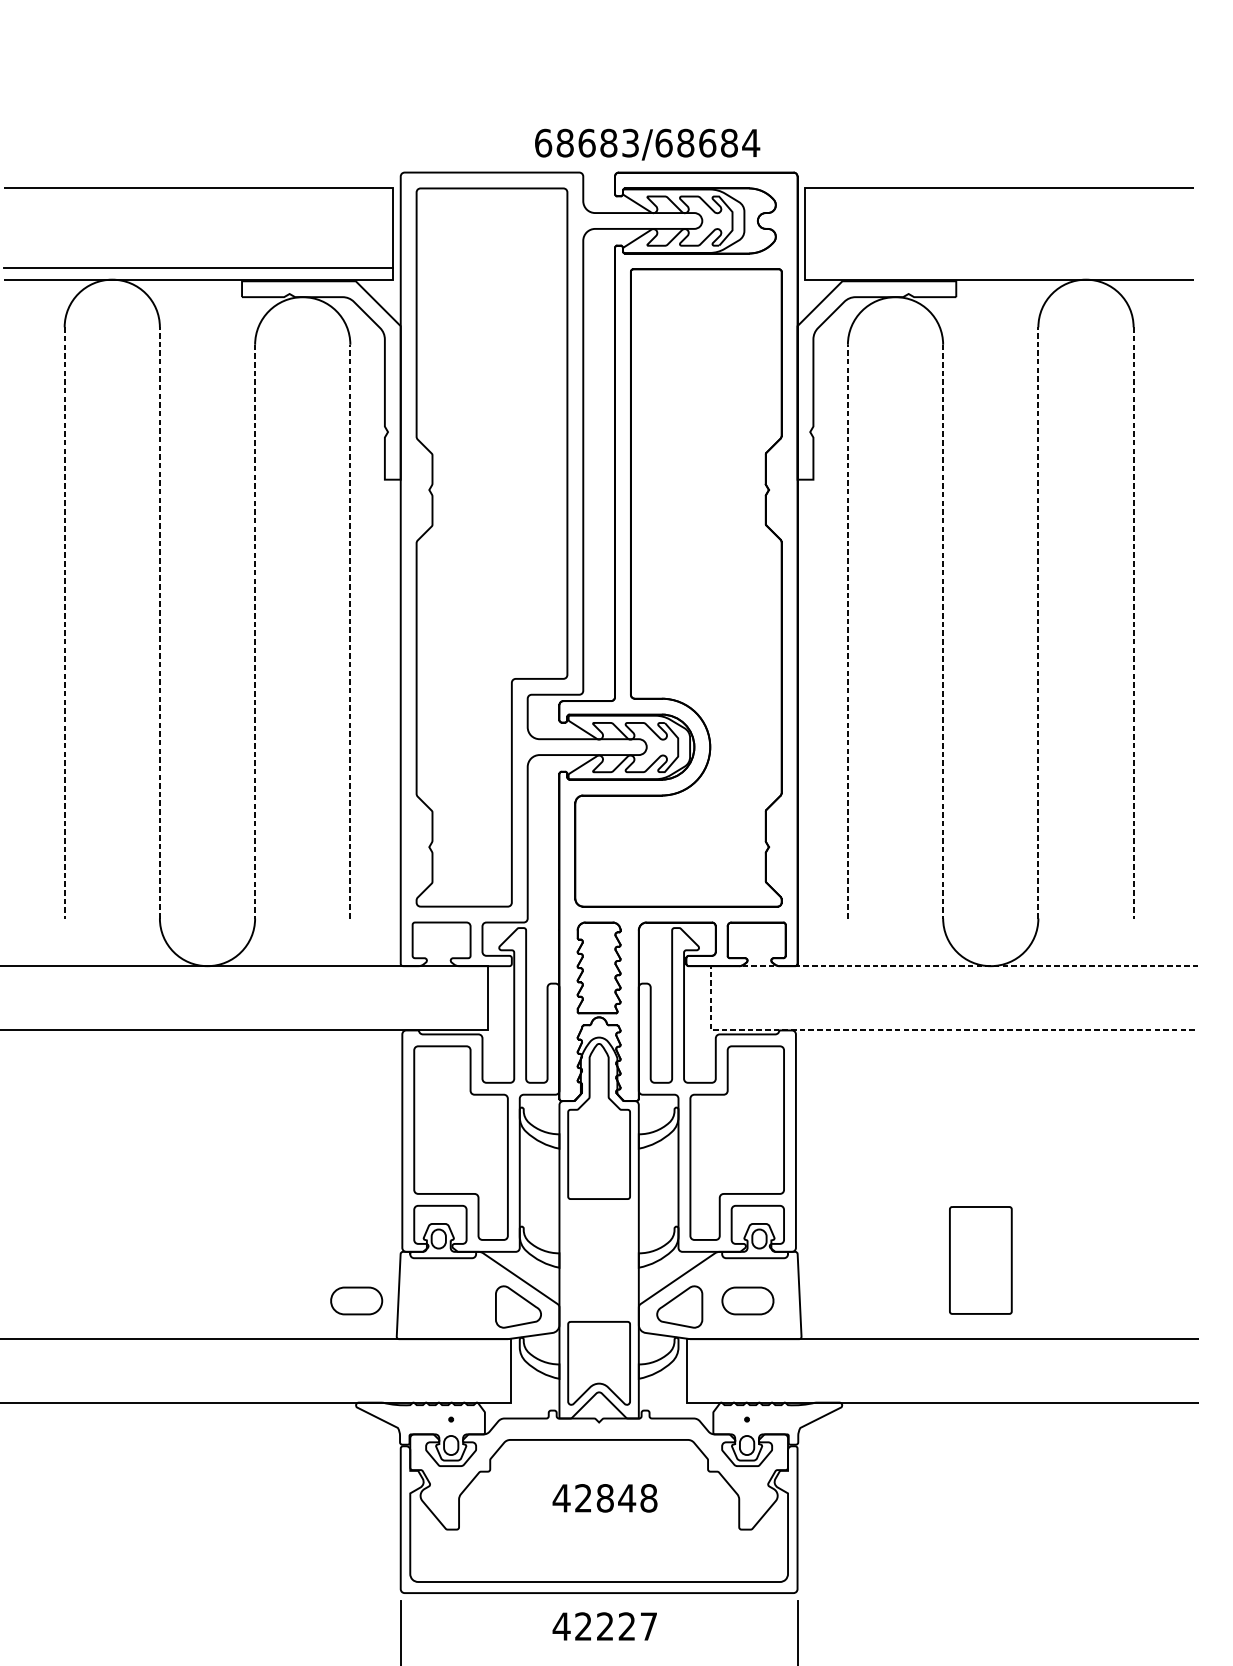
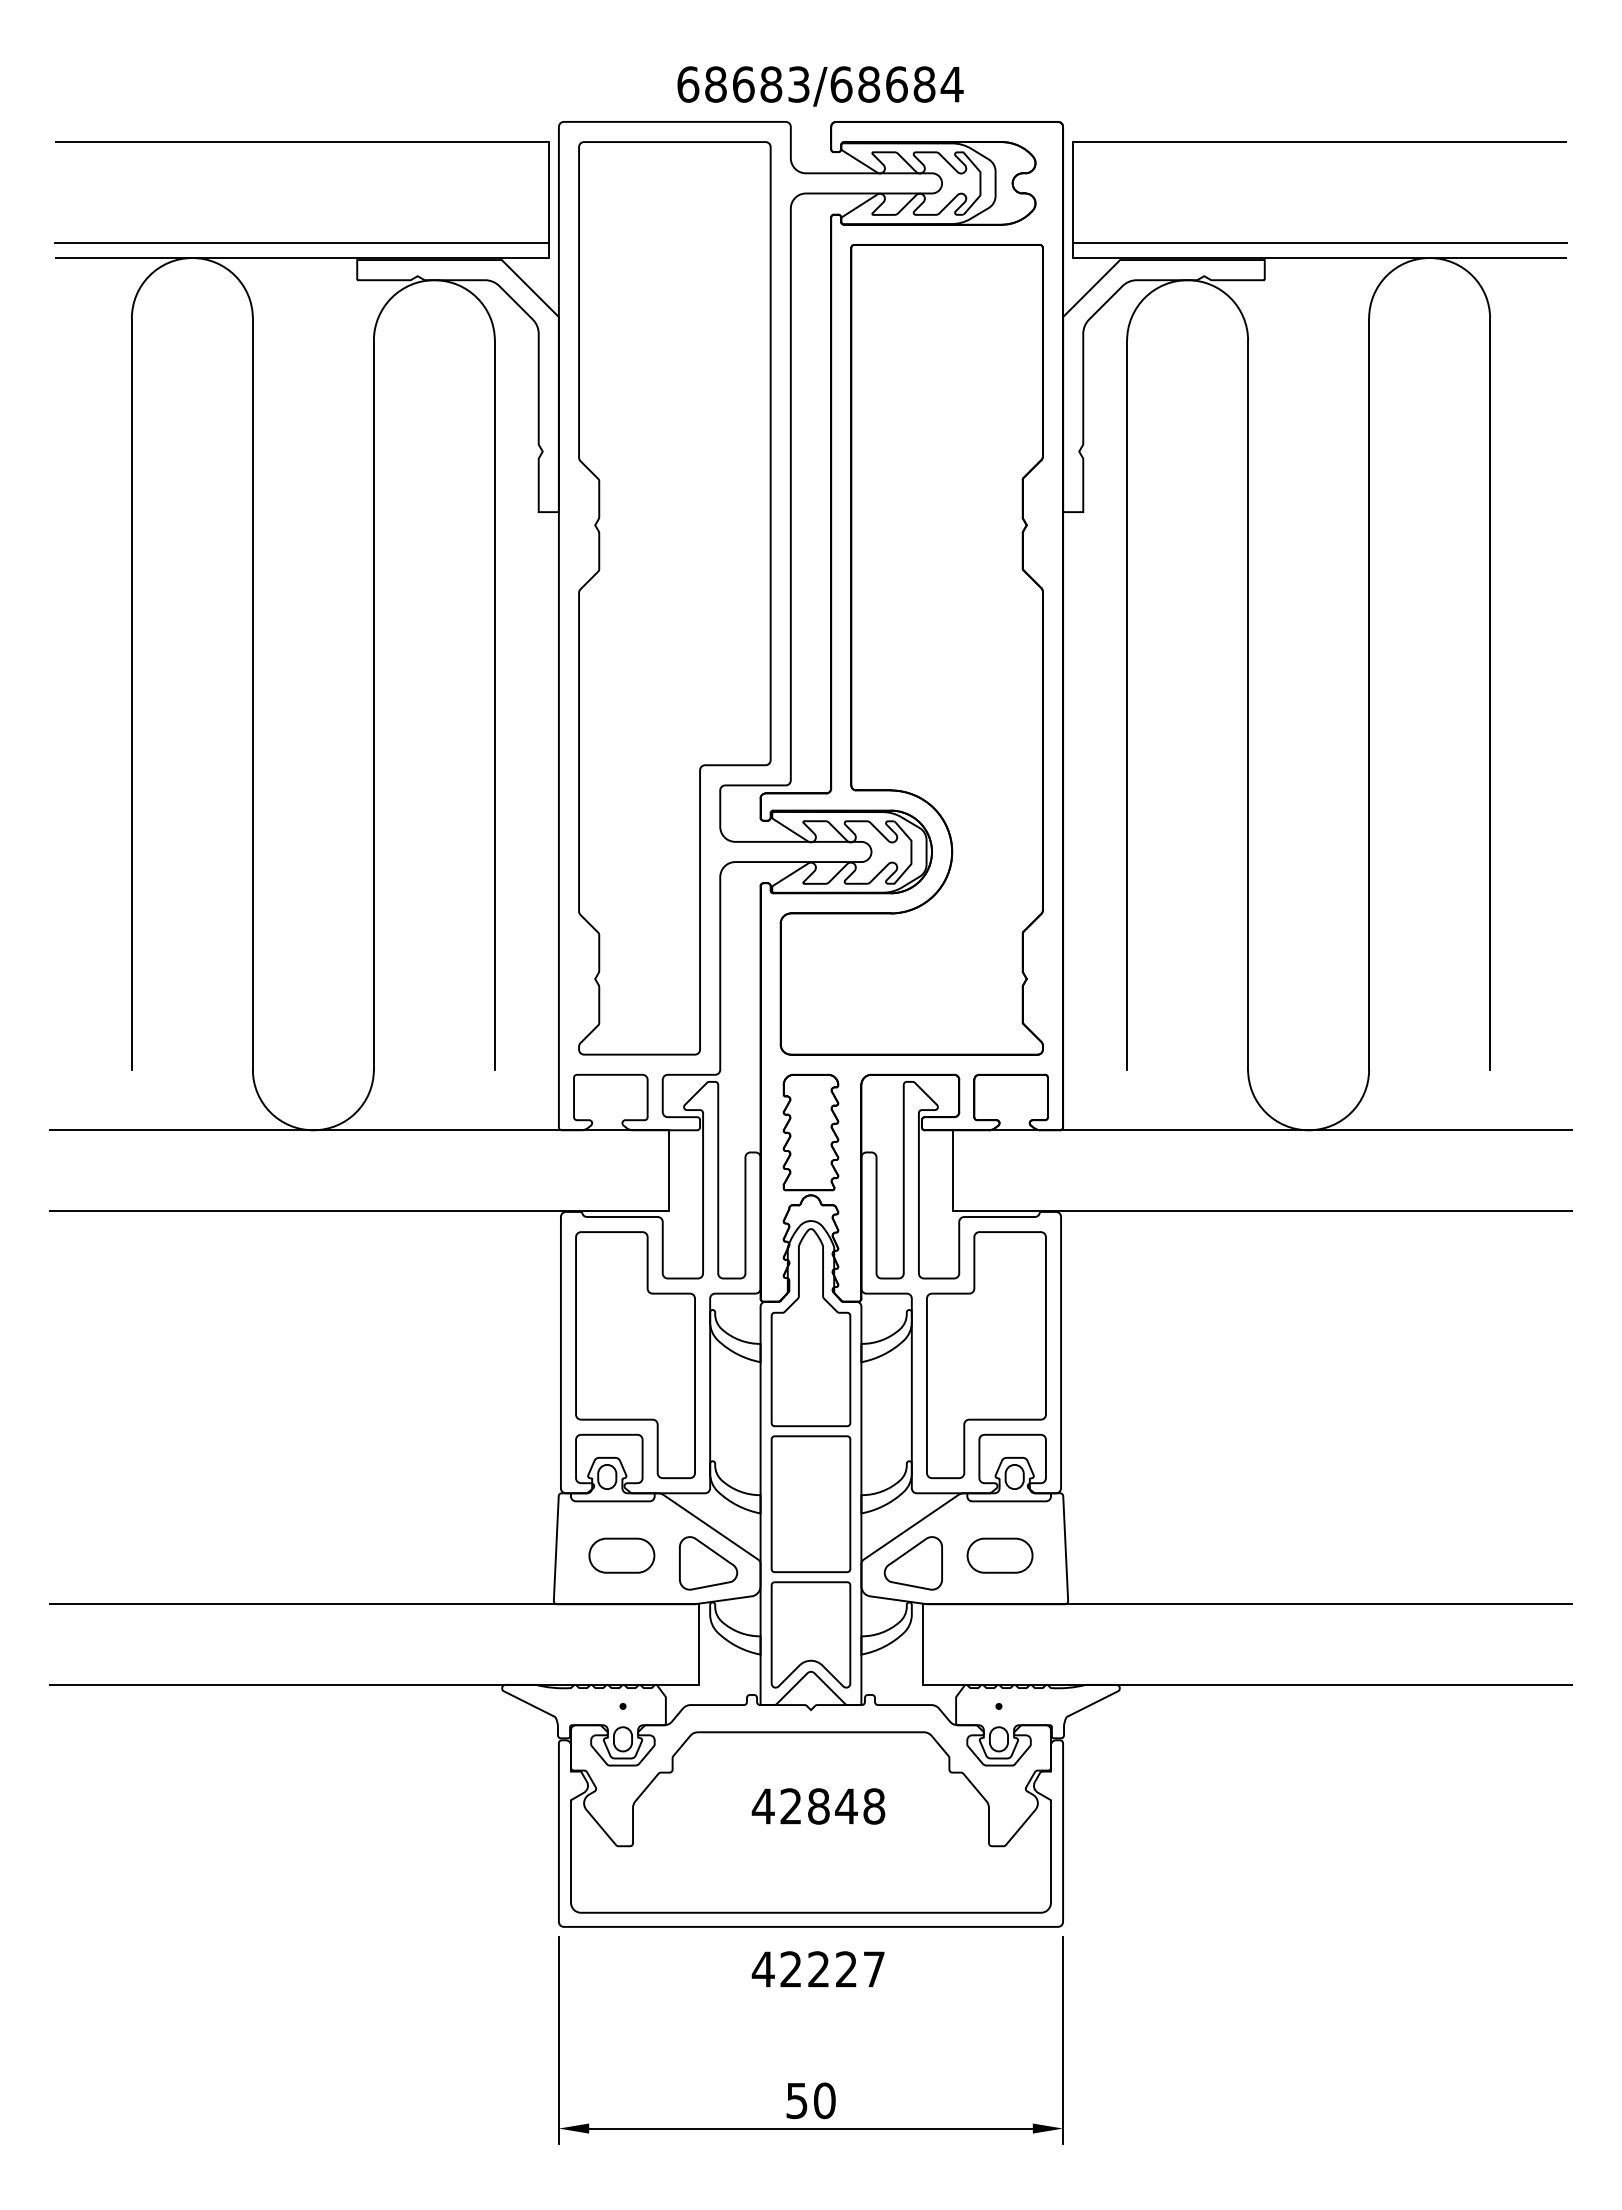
text: (647, 144) -> (820, 86), moved
line: (1000, 267) -> (1320, 242), added
line: (64, 623) -> (131, 694), dashed -> solid
line: (159, 623) -> (252, 694), dashed -> solid
line: (1038, 623) -> (1369, 694), dashed -> solid
line: (1133, 623) -> (1490, 694), dashed -> solid
line: (254, 631) -> (373, 705), dashed -> solid
line: (350, 631) -> (494, 705), dashed -> solid
line: (848, 631) -> (1127, 705), dashed -> solid
line: (943, 631) -> (1248, 705), dashed -> solid
line: (710, 998) -> (952, 1171), dashed -> solid
part: (980, 1260) -> (810, 1504), moved
part: (356, 1300) -> (621, 1555), moved

